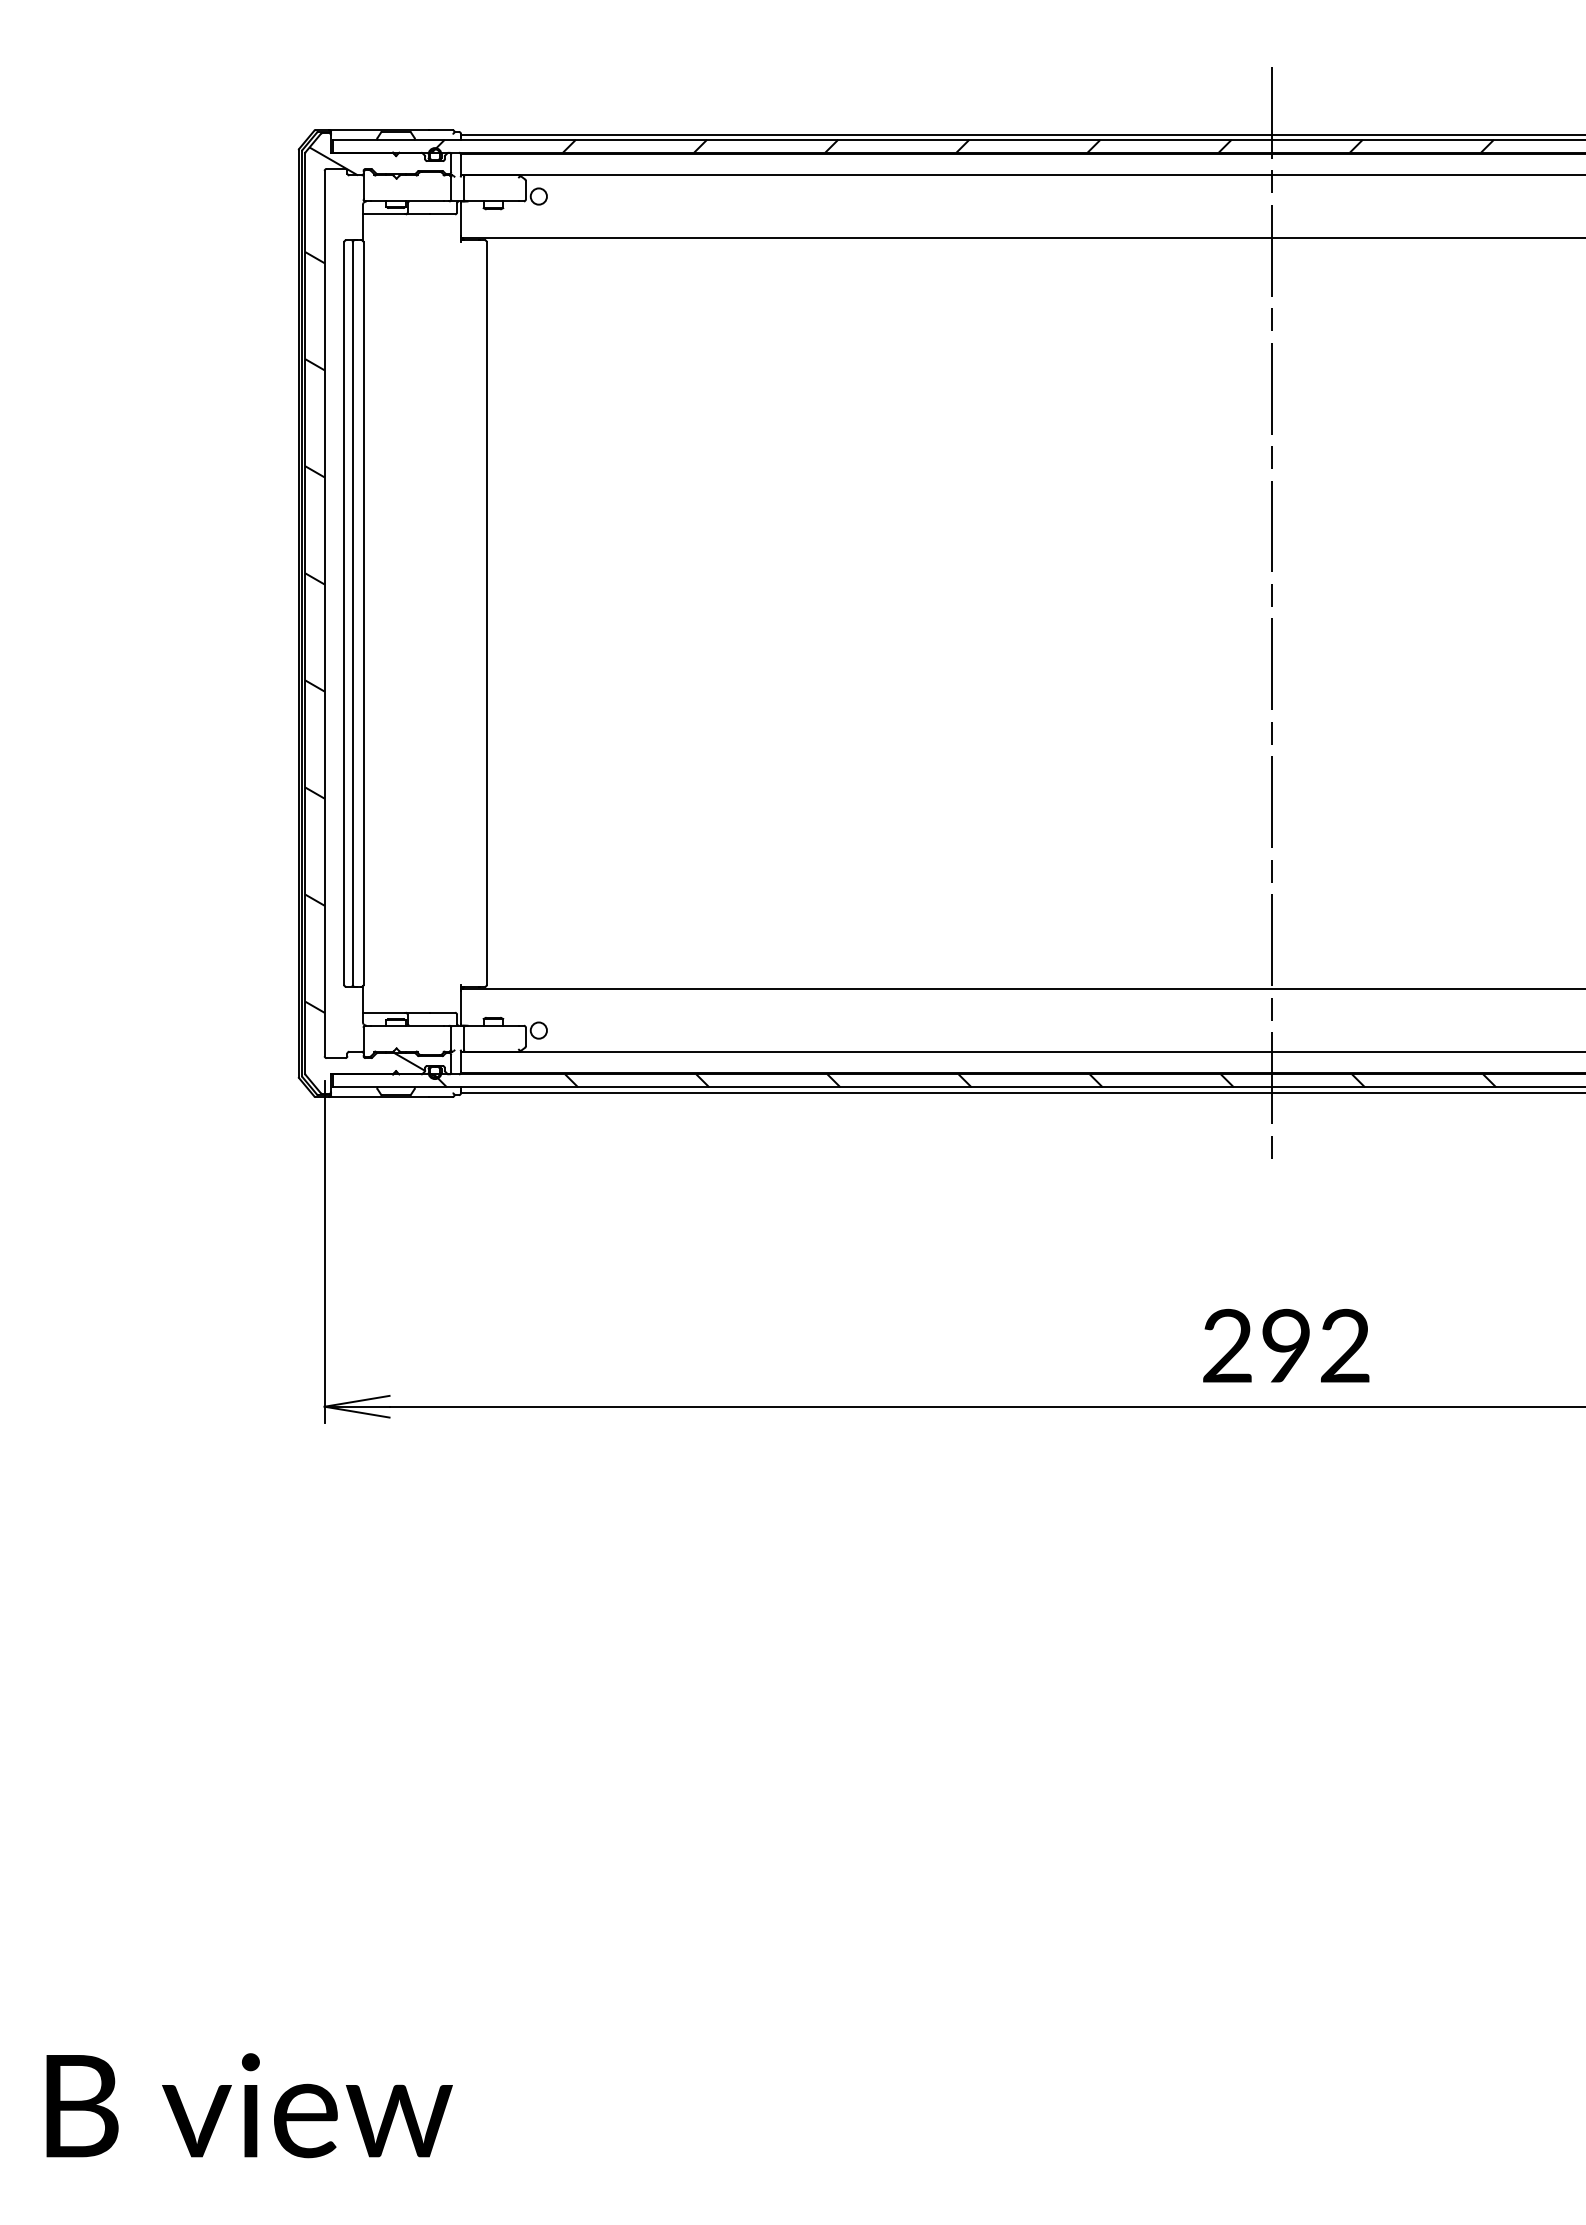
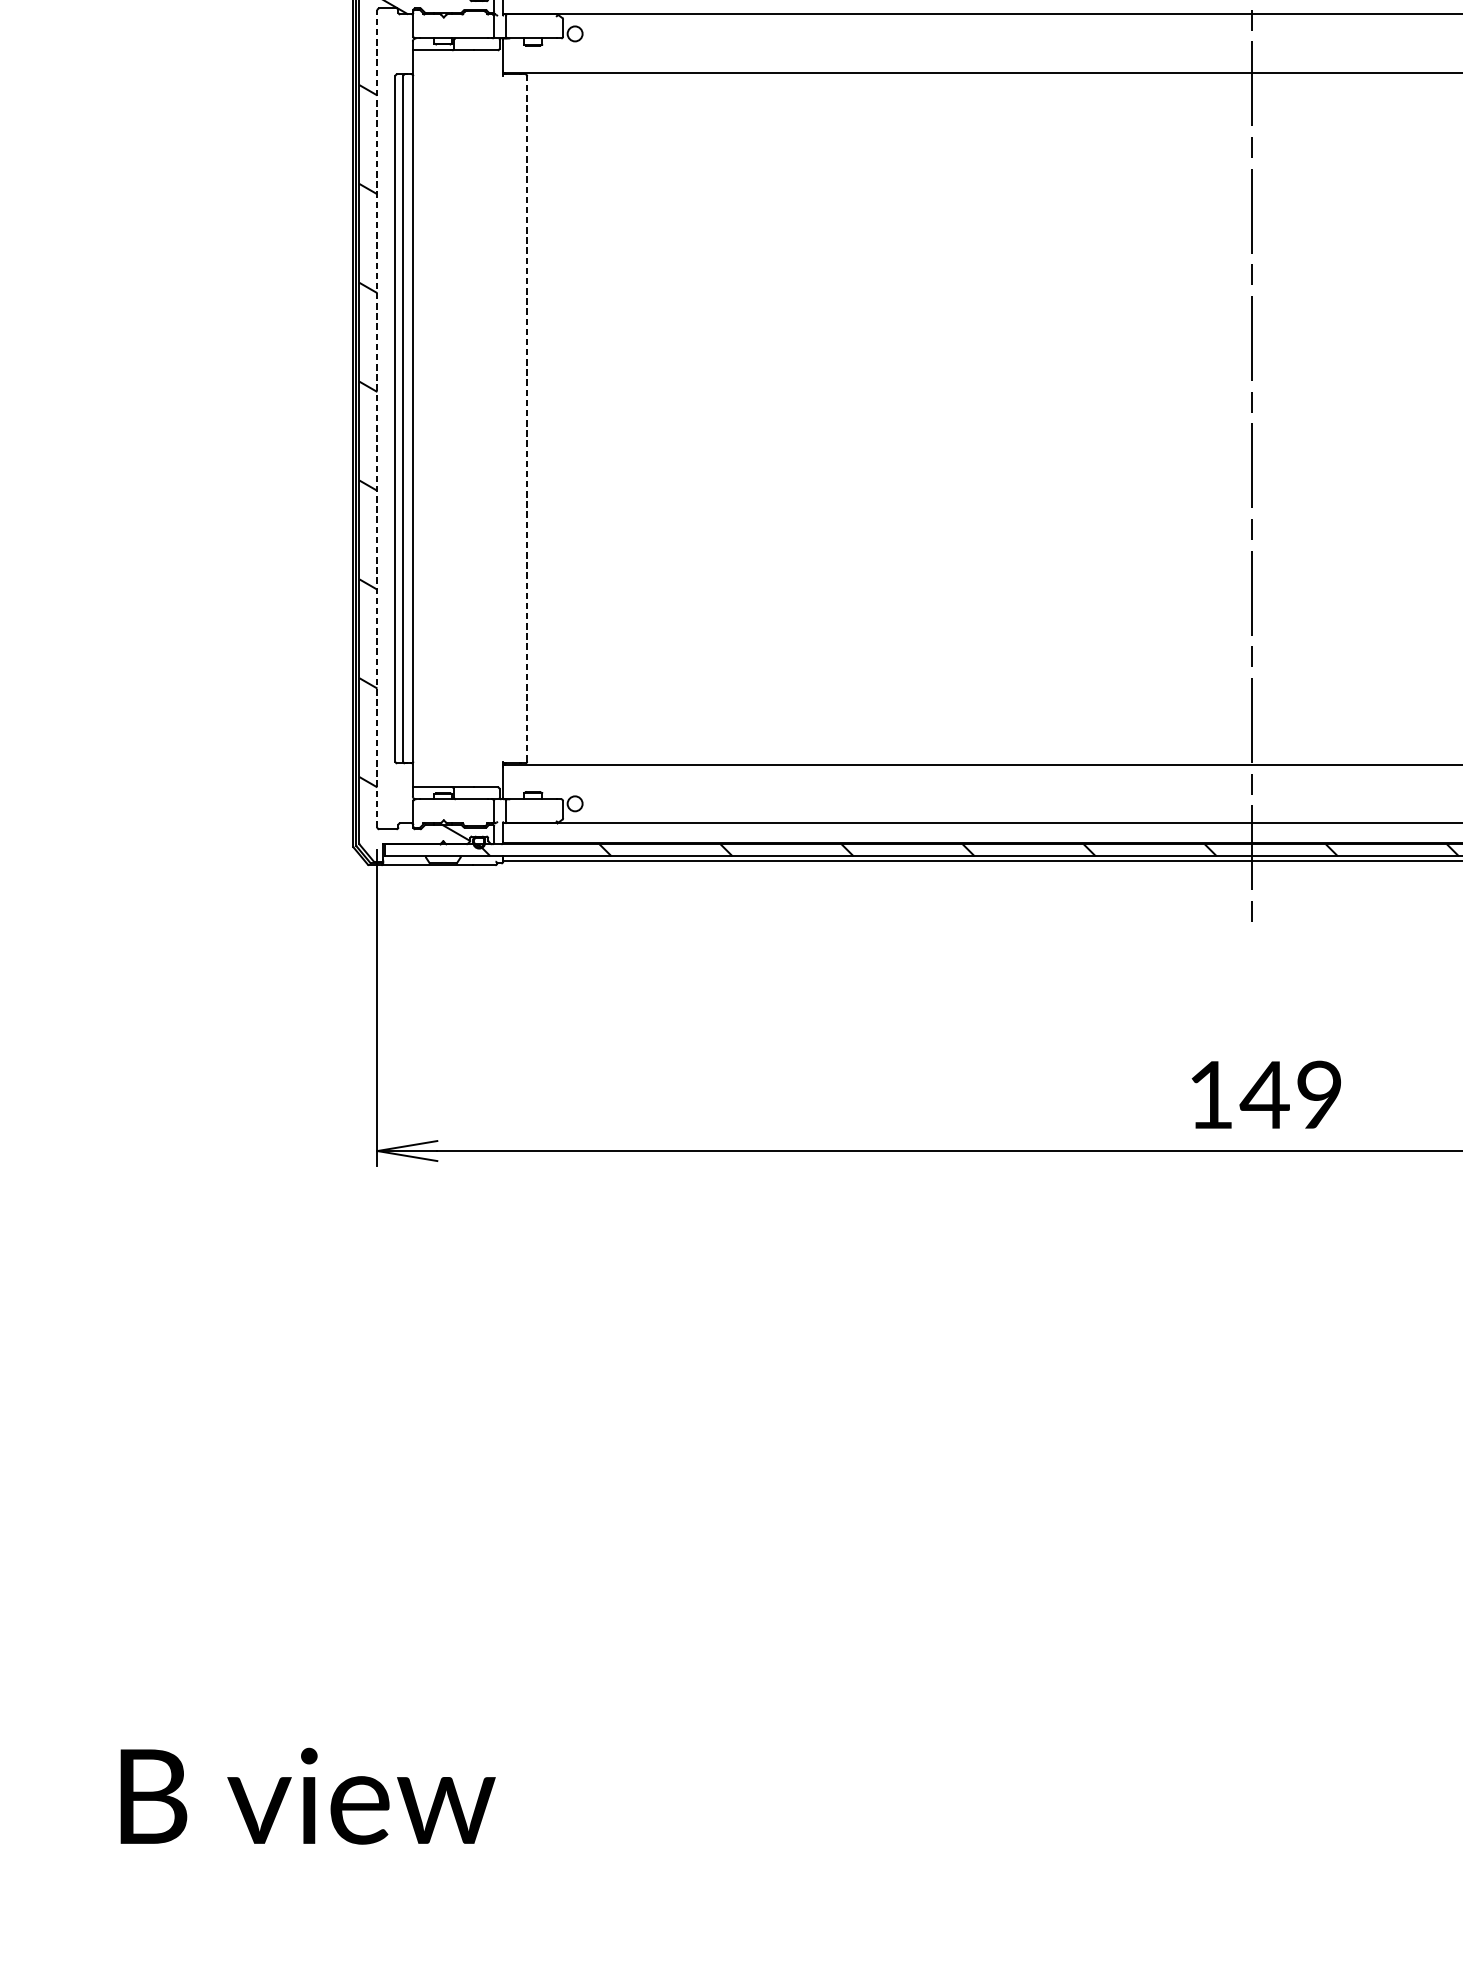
line: (324, 613) -> (377, 418), solid -> dashed
line: (486, 613) -> (526, 418), solid -> dashed
text: (1286, 1345) -> (1265, 1094), 292 -> 149

